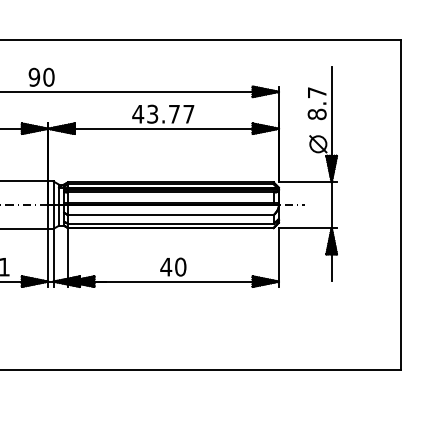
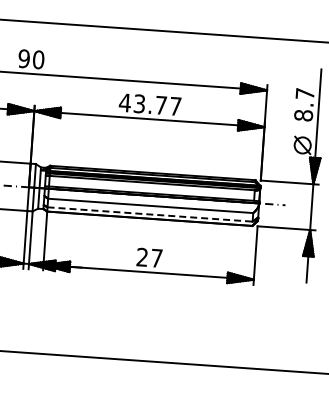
line: (170, 223) -> (149, 214), solid -> dashed
text: (173, 266) -> (149, 257), 40 -> 27

